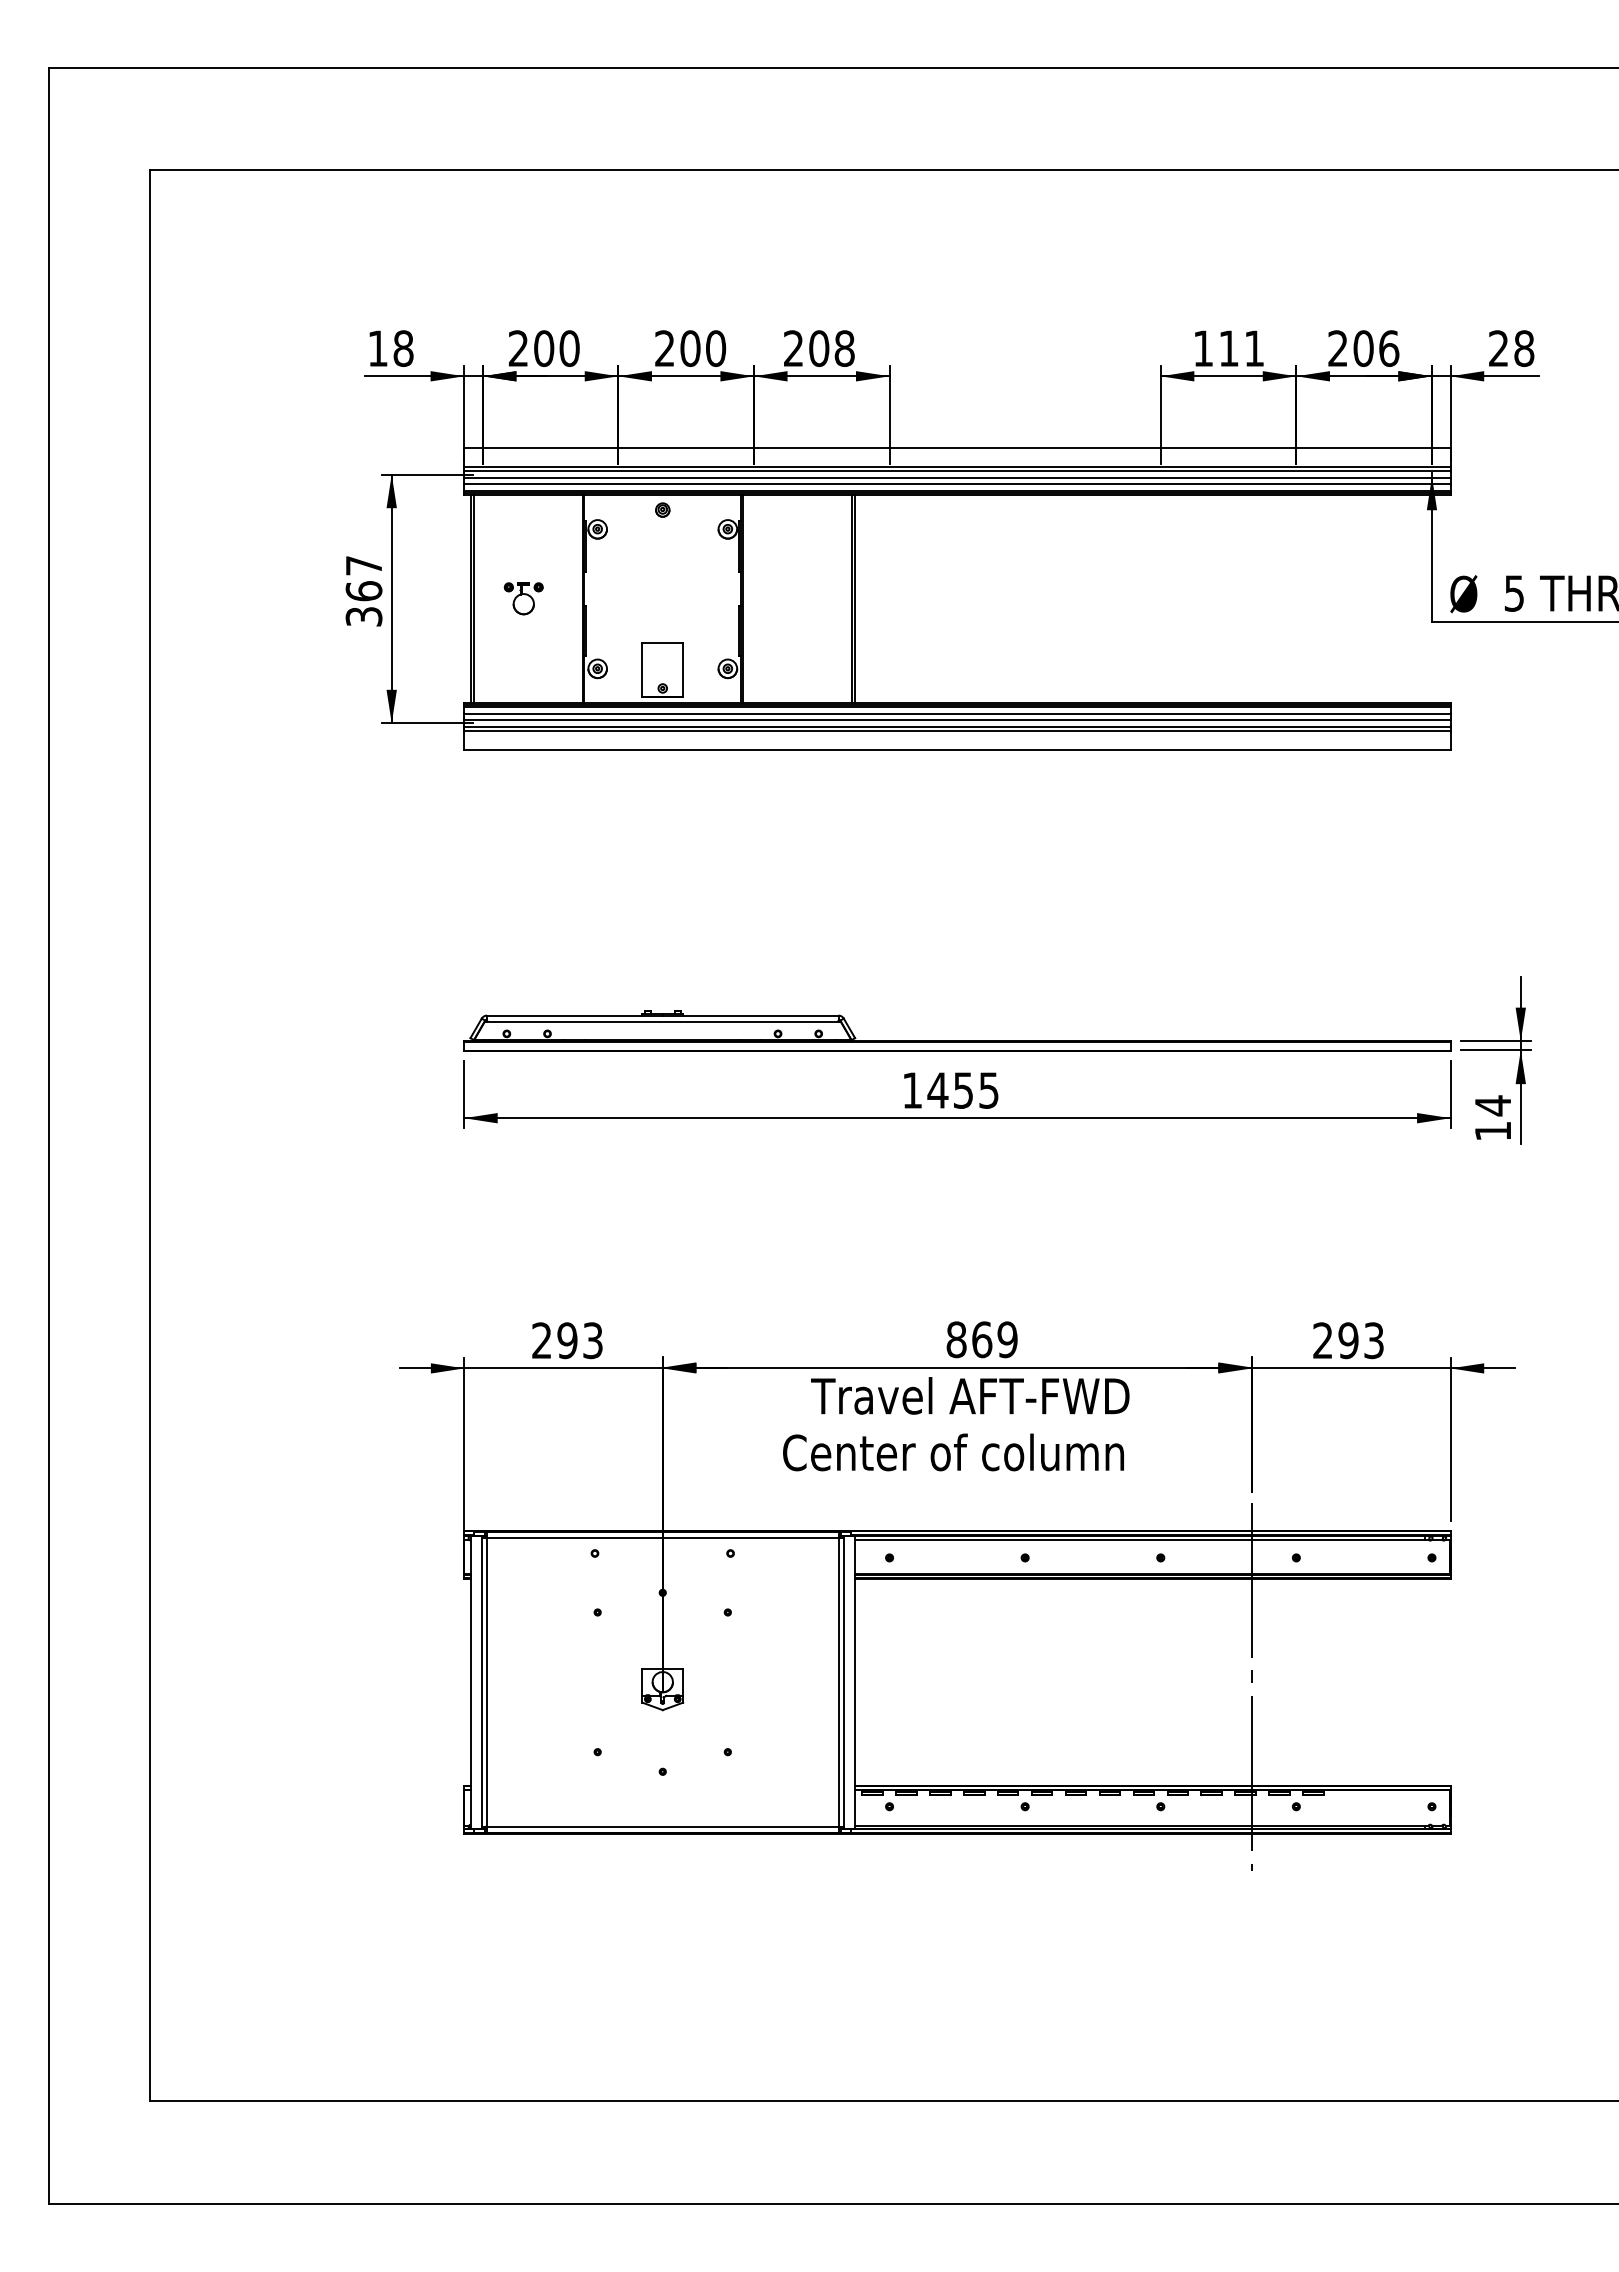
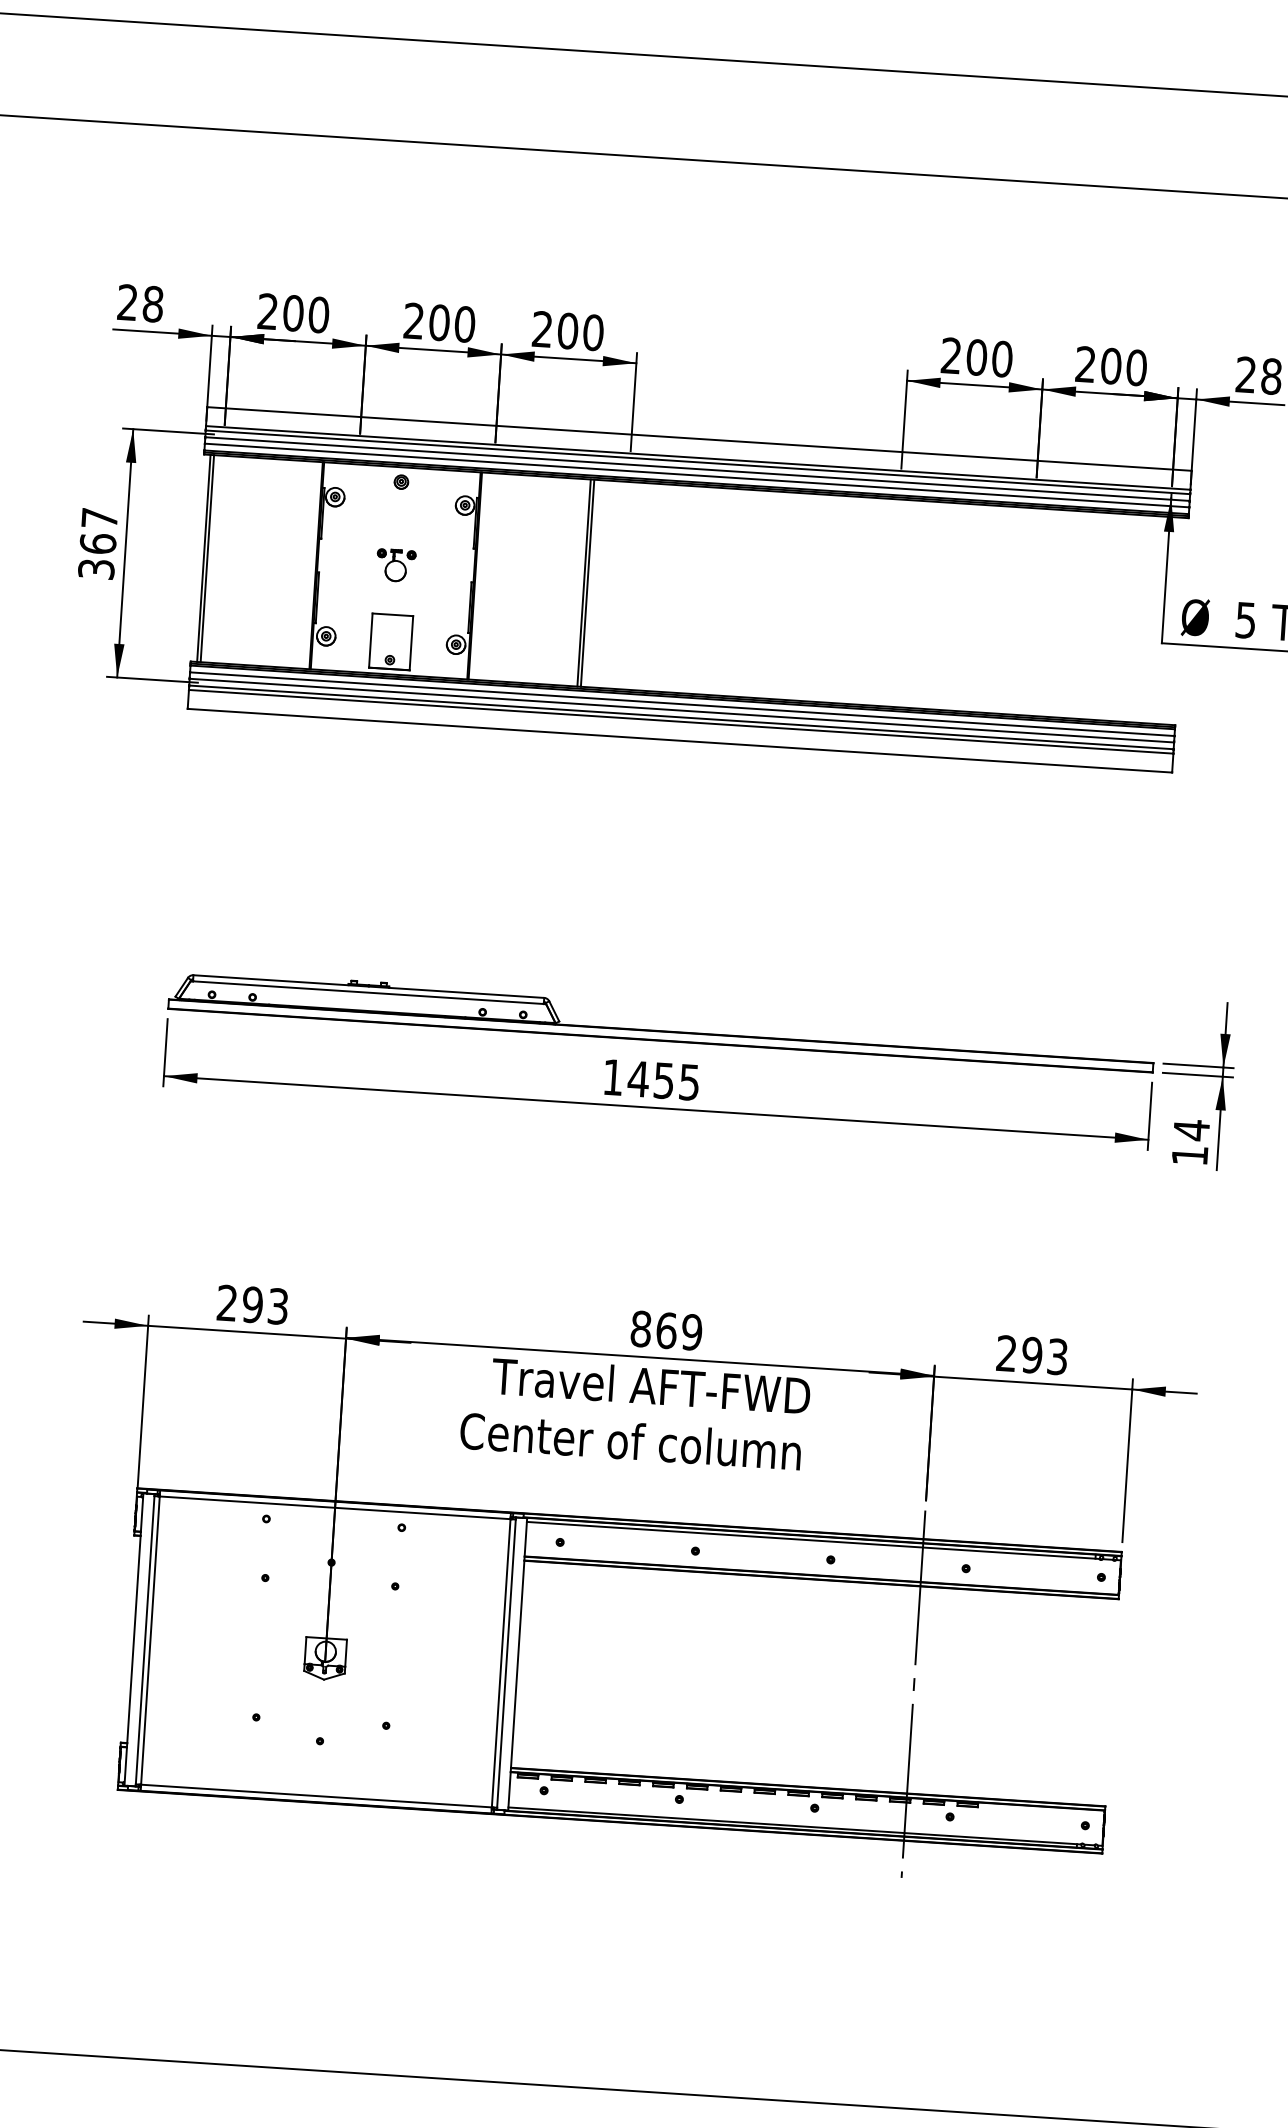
text: (377, 348) -> (127, 302), 18 -> 28
text: (844, 348) -> (593, 332), 208 -> 200
text: (1228, 348) -> (976, 357), 111 -> 200
text: (1389, 348) -> (1137, 367), 206 -> 200
part: (523, 598) -> (395, 565), moved

